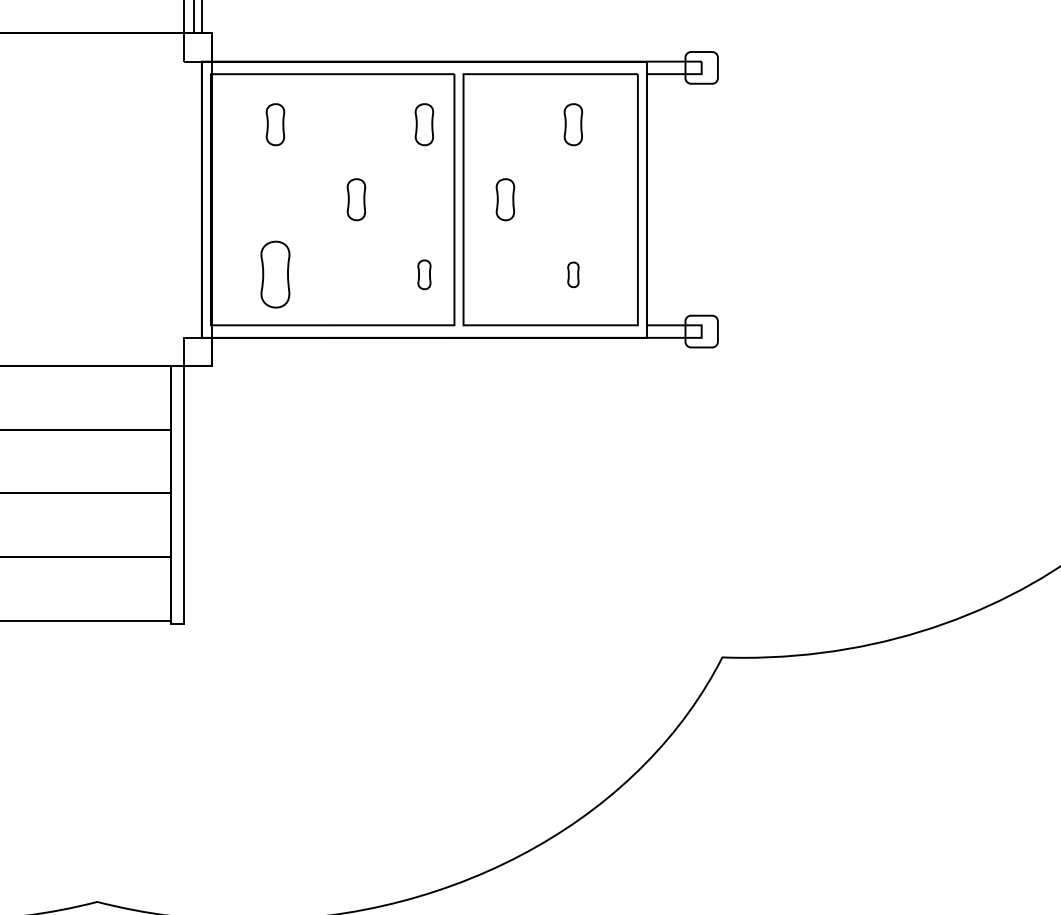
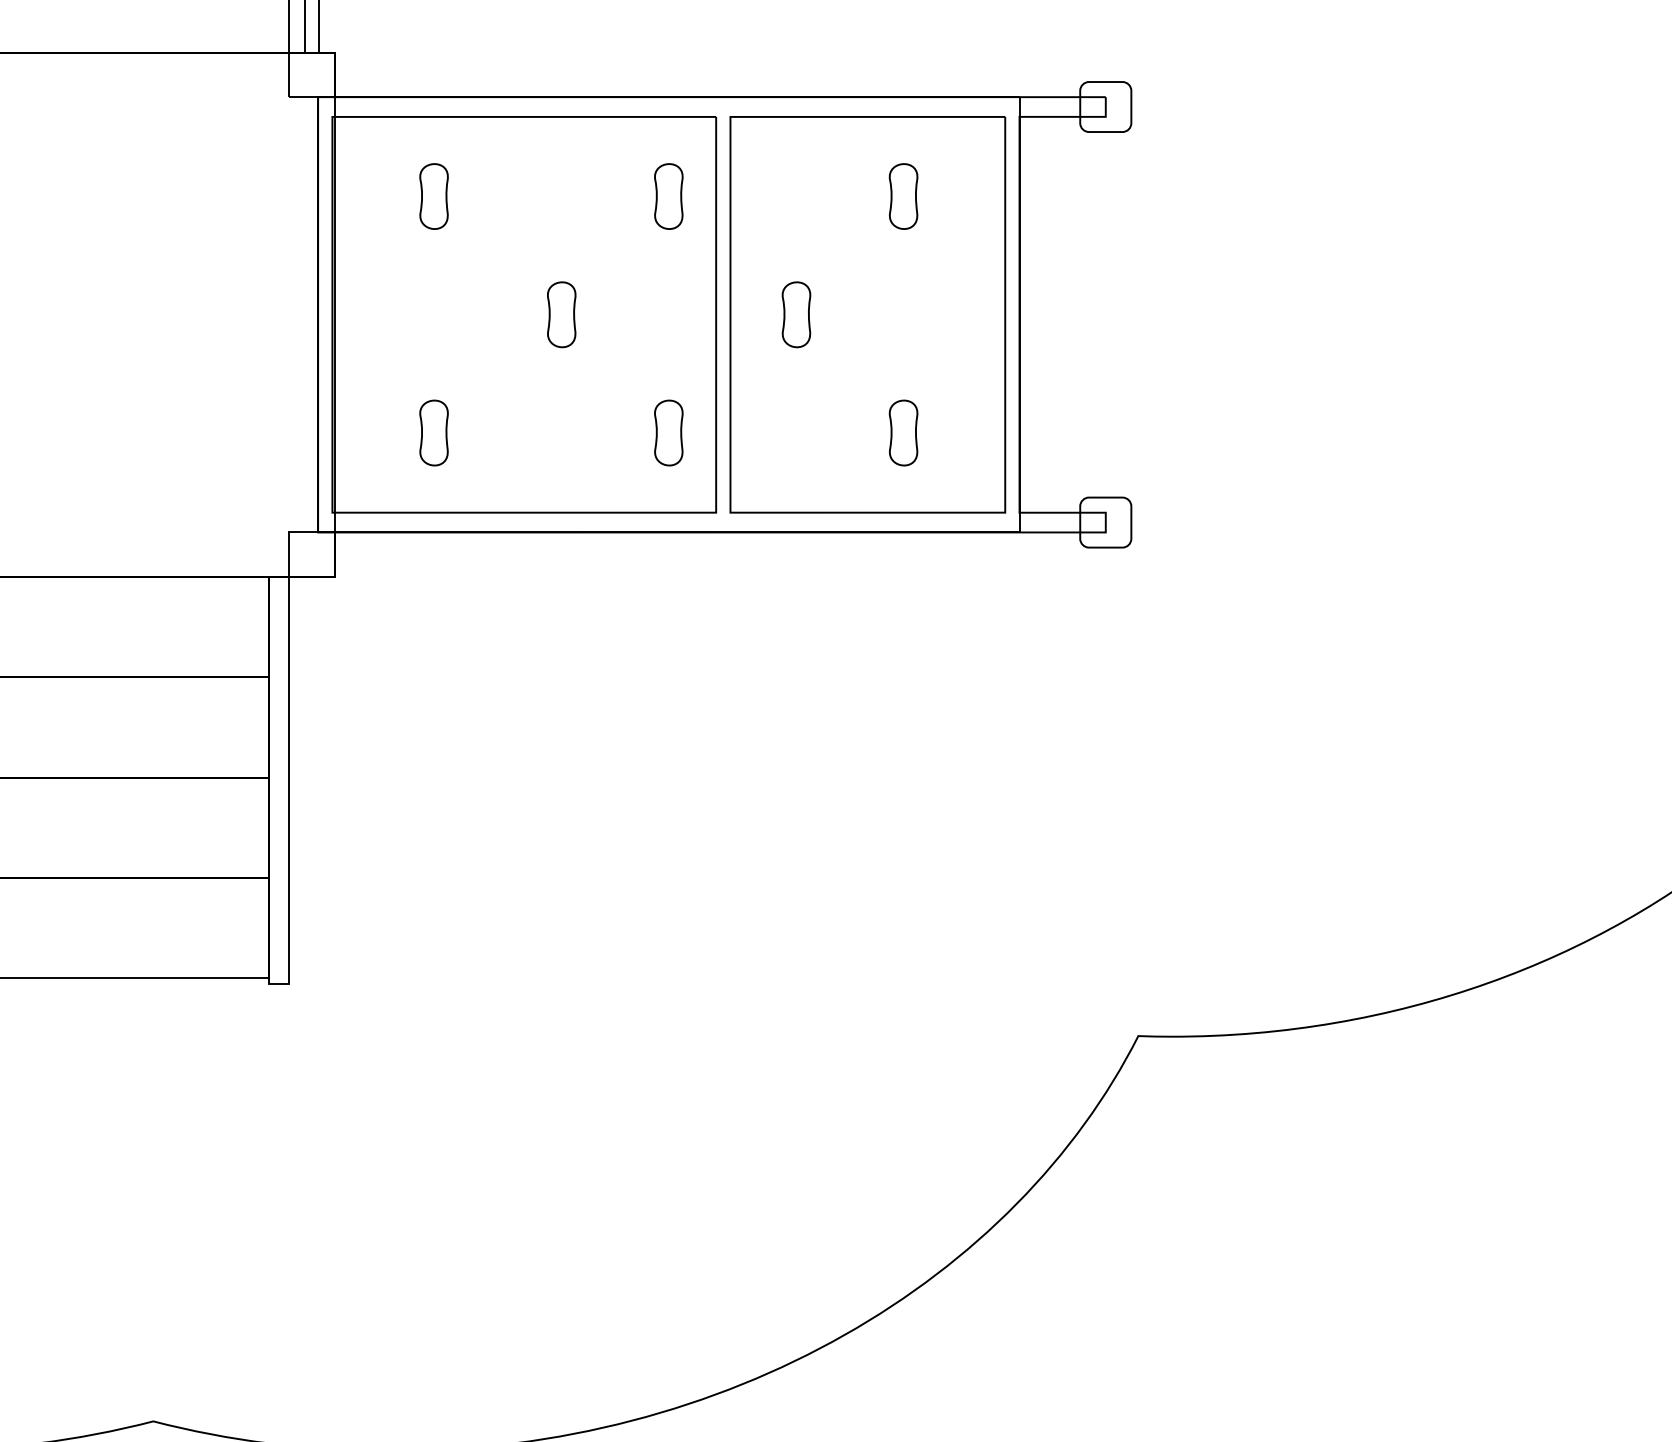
part: (275, 274) -> (434, 432), size x0.62
part: (424, 274) -> (668, 432), size x1.43
part: (573, 274) -> (903, 432), size x1.67

